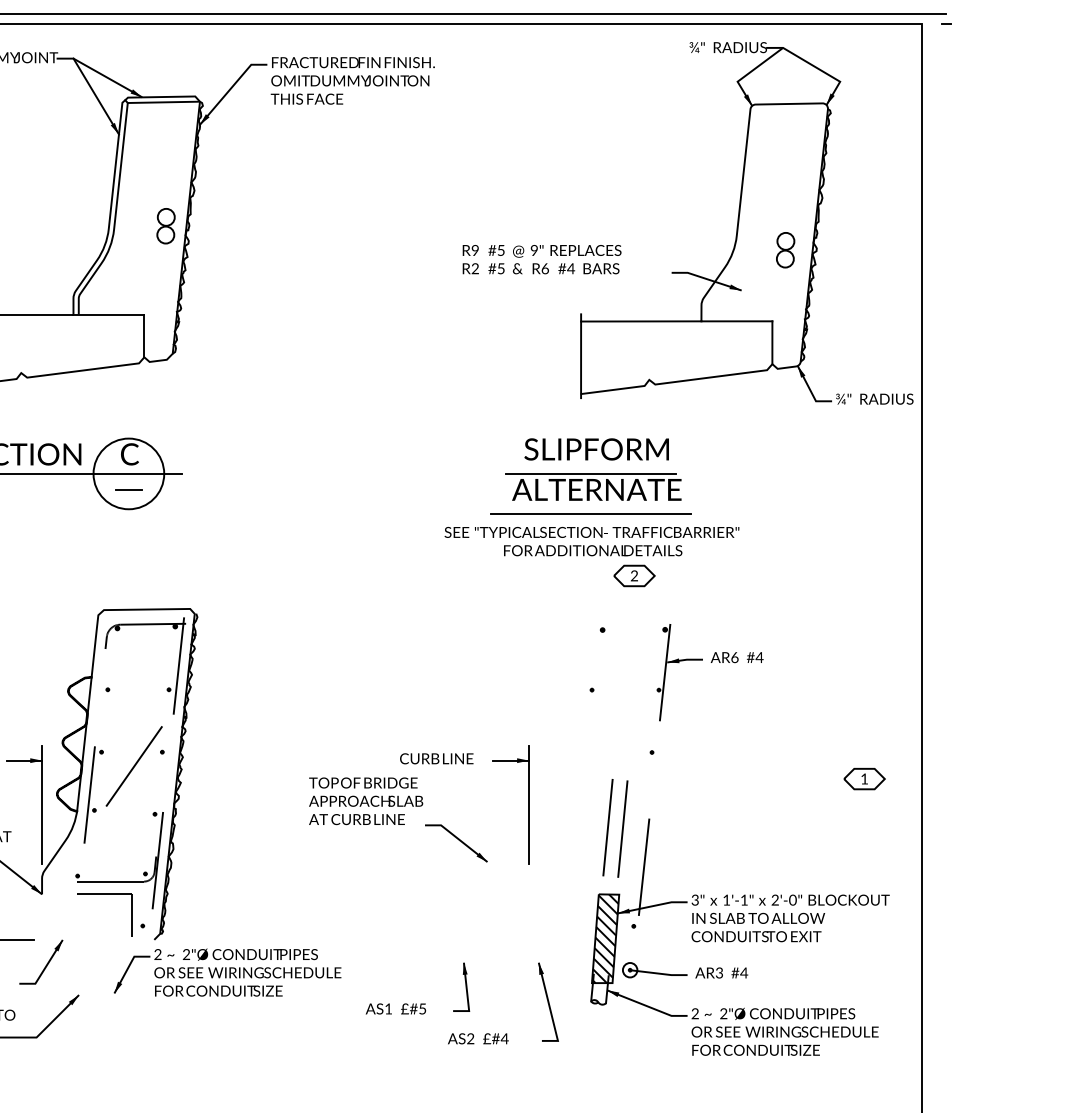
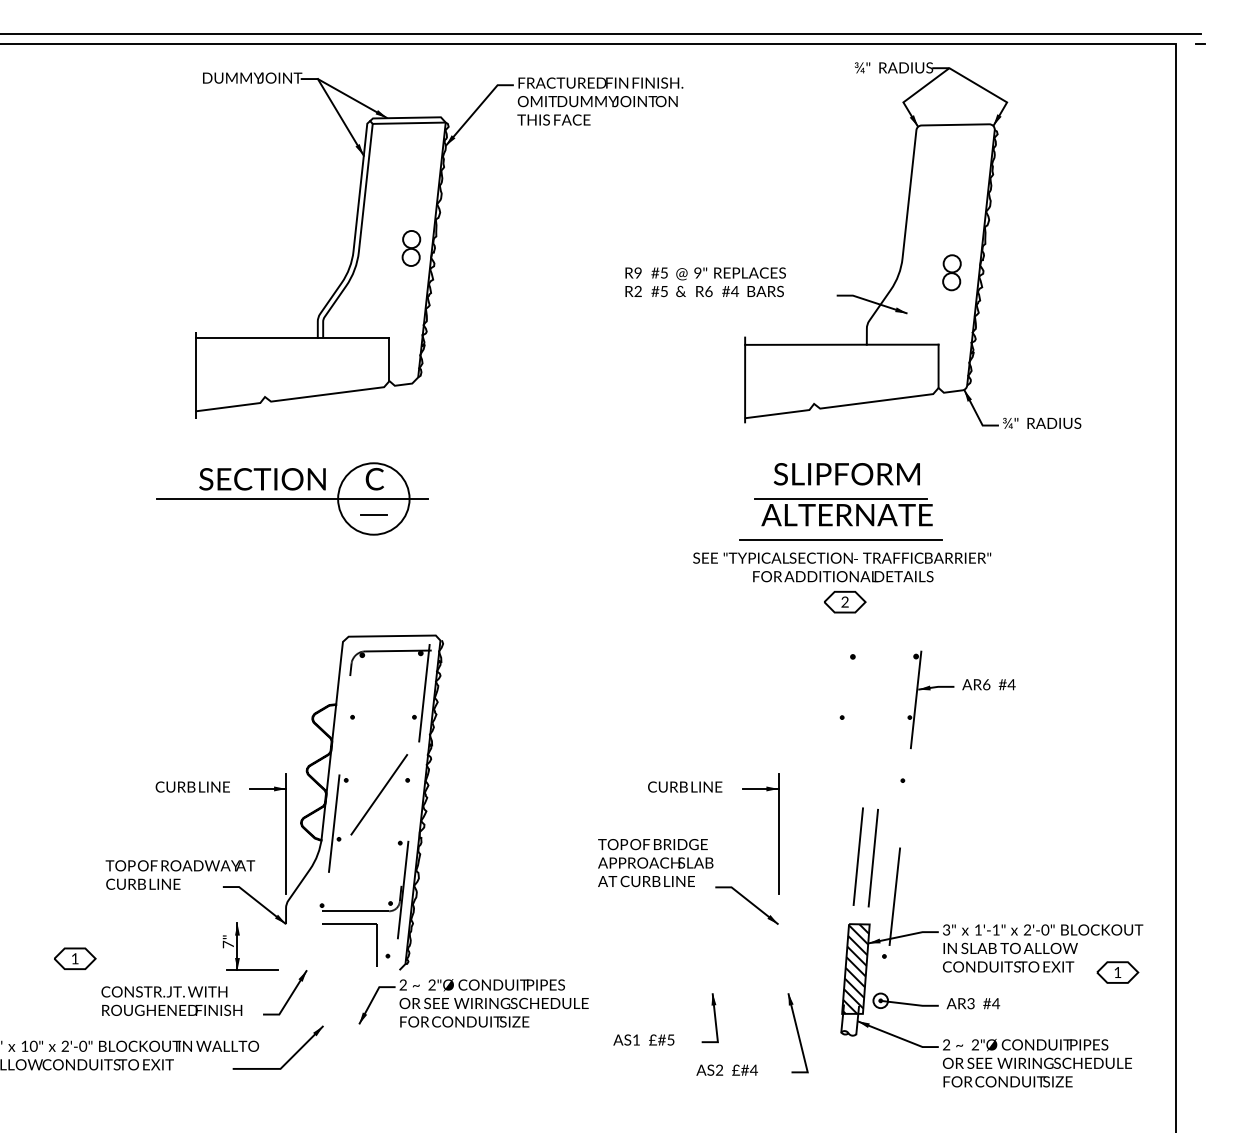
part: (688, 271) -> (853, 294), moved
part: (634, 576) -> (845, 602), moved
part: (864, 779) -> (1117, 972), moved
part: (398, 819) -> (688, 881), moved

